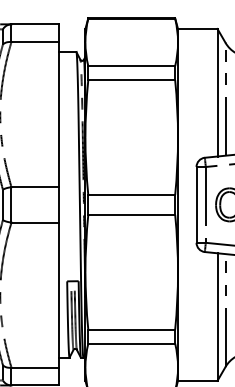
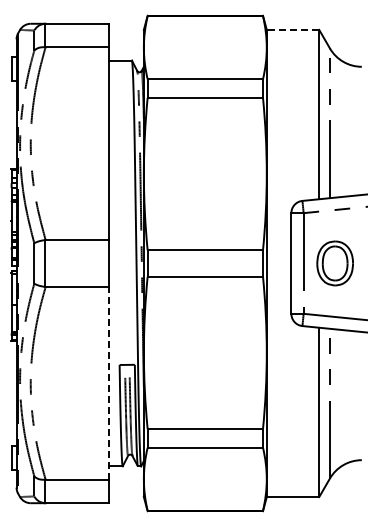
line: (197, 28) -> (292, 29), solid -> dashed
line: (58, 294) -> (108, 382), solid -> dashed

